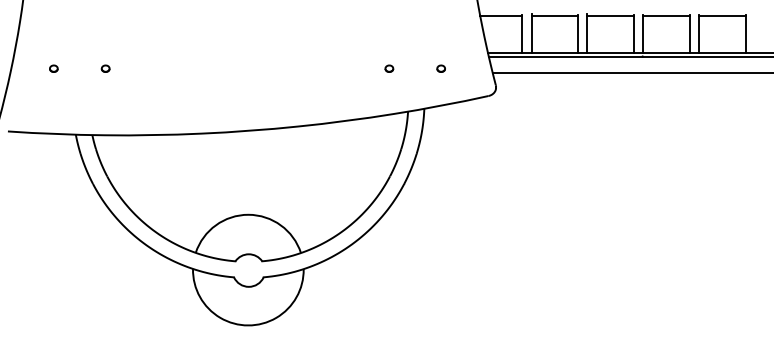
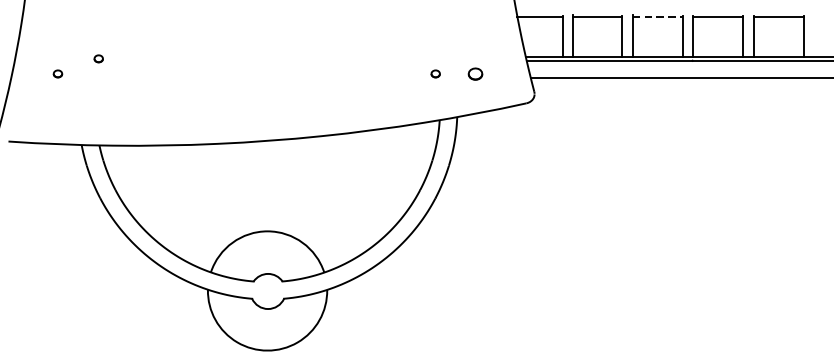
line: (610, 15) -> (657, 16), solid -> dashed
part: (105, 68) -> (98, 58), moved
part: (389, 68) -> (435, 73), moved
part: (440, 68) -> (474, 73), size x1.6

